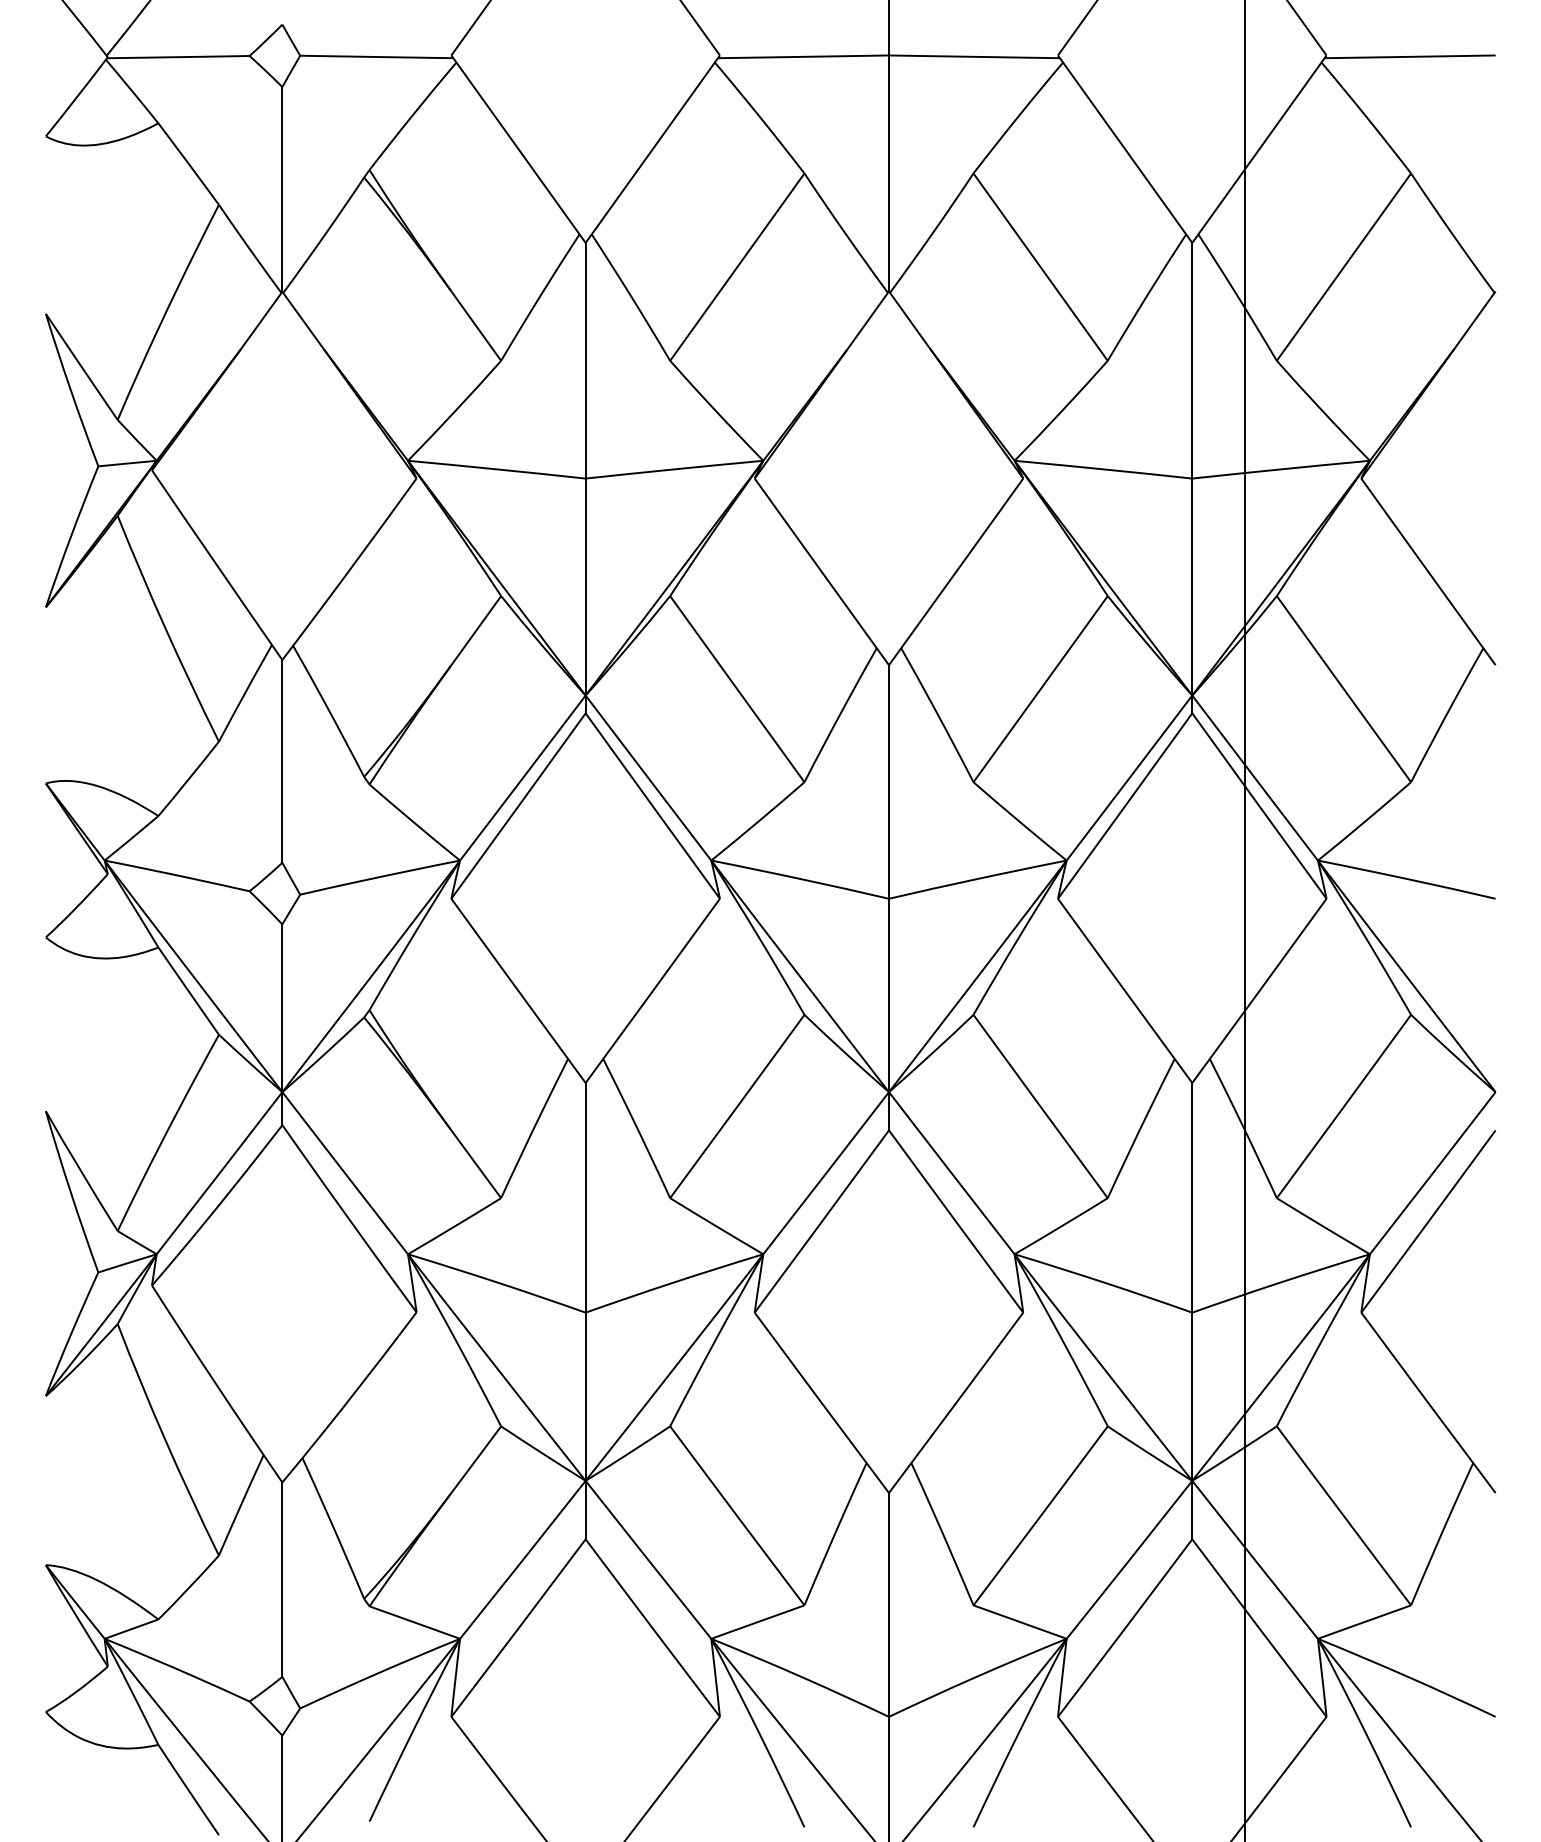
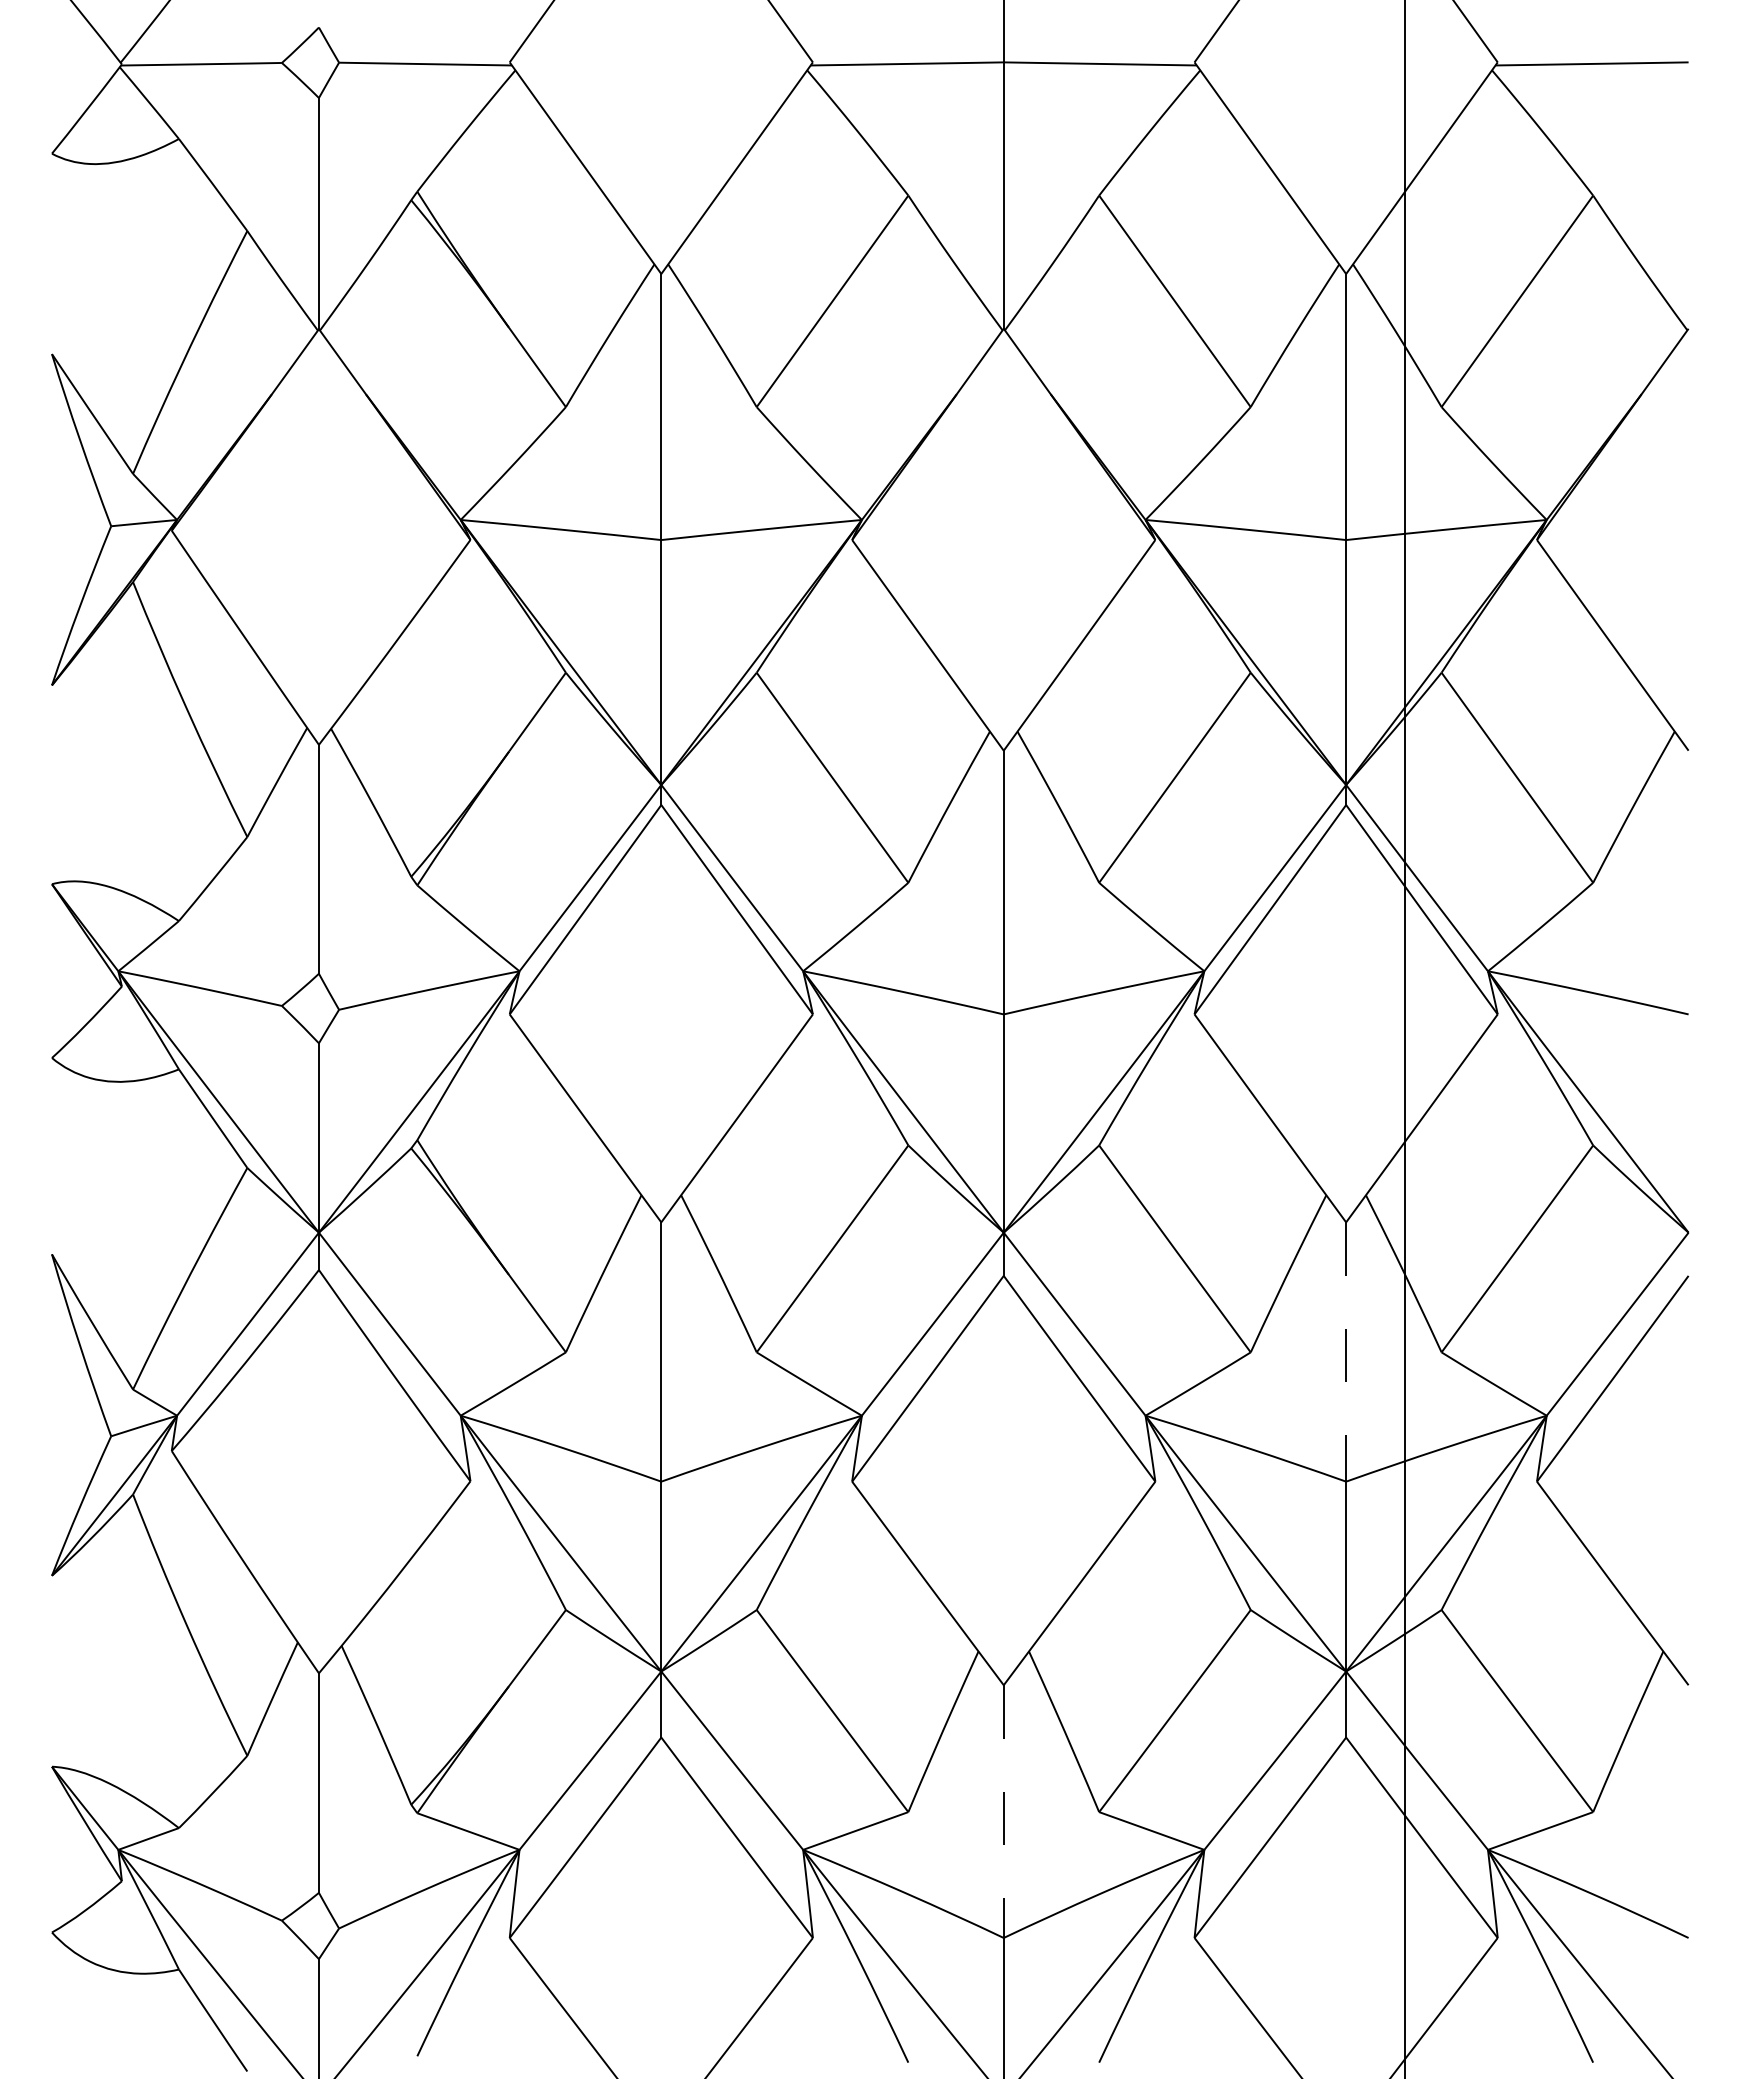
line: (1192, 1198) -> (1346, 1352), solid -> dashed
line: (888, 1605) -> (1003, 1812), solid -> dashed

